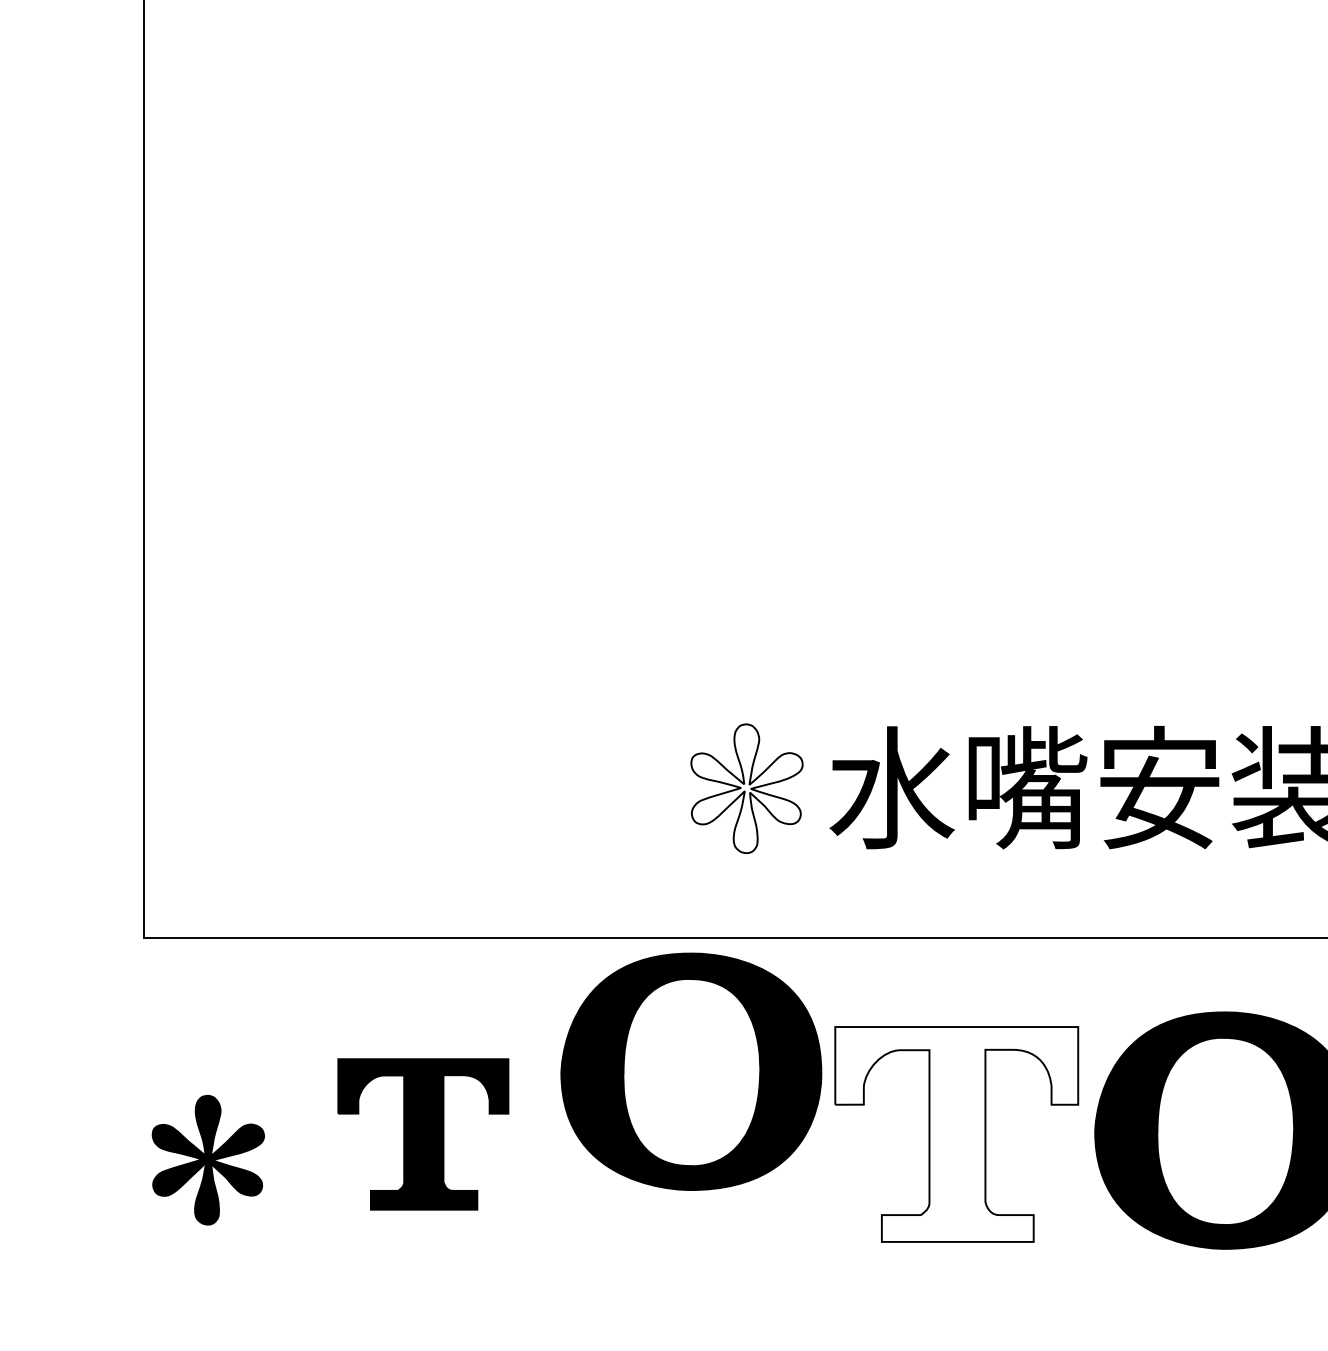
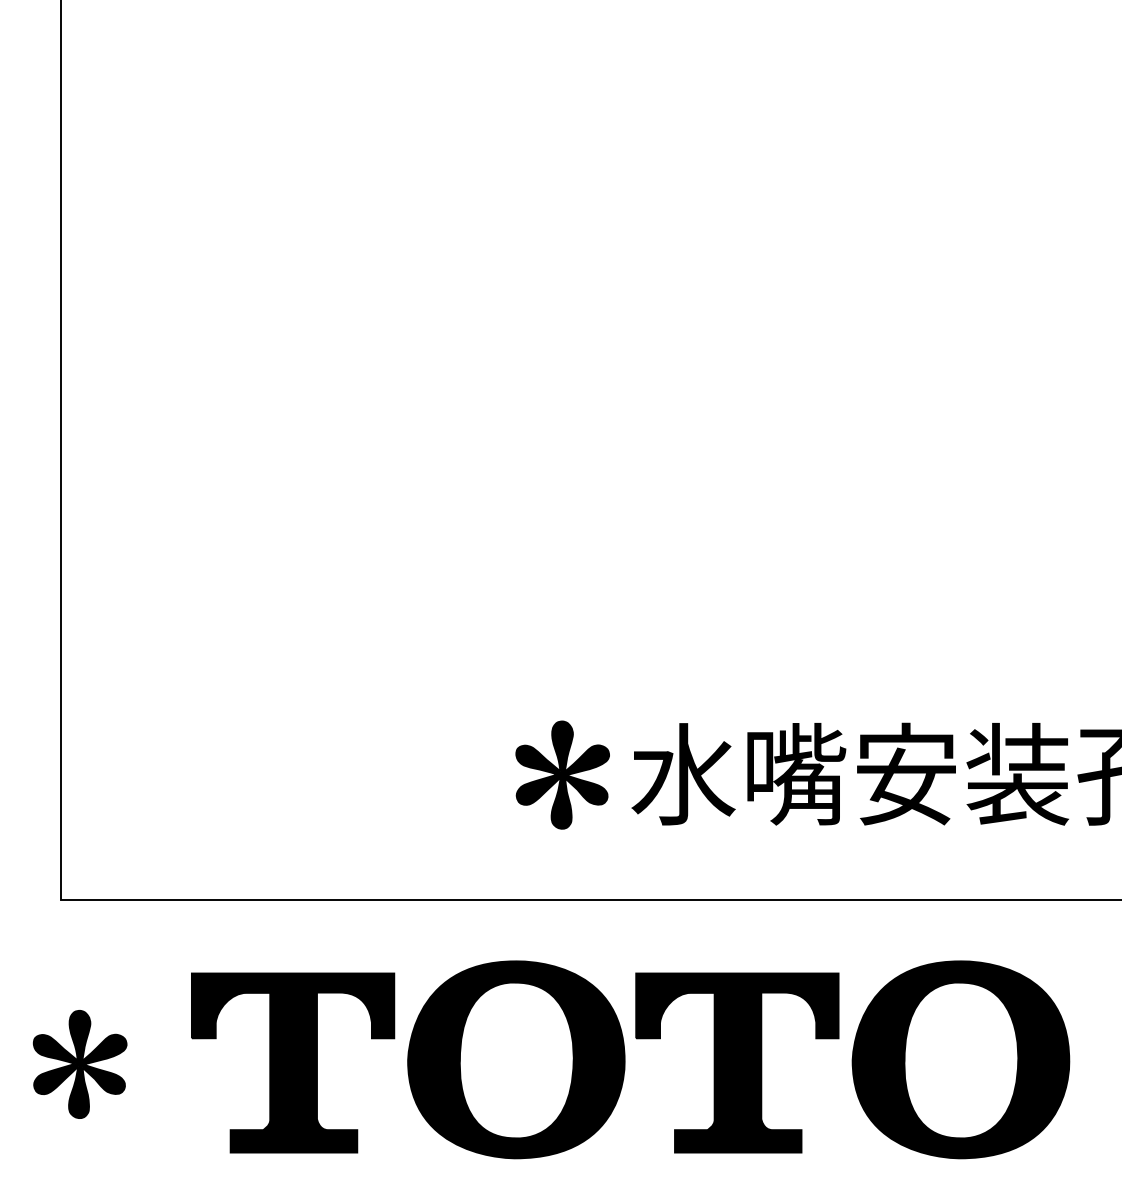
fill: (746, 788) -> (562, 774), added
part: (691, 1071) -> (516, 1059), moved
part: (423, 1133) -> (293, 1062), size x1.43
fill: (956, 1133) -> (737, 1062), added
part: (207, 1160) -> (79, 1064), moved

